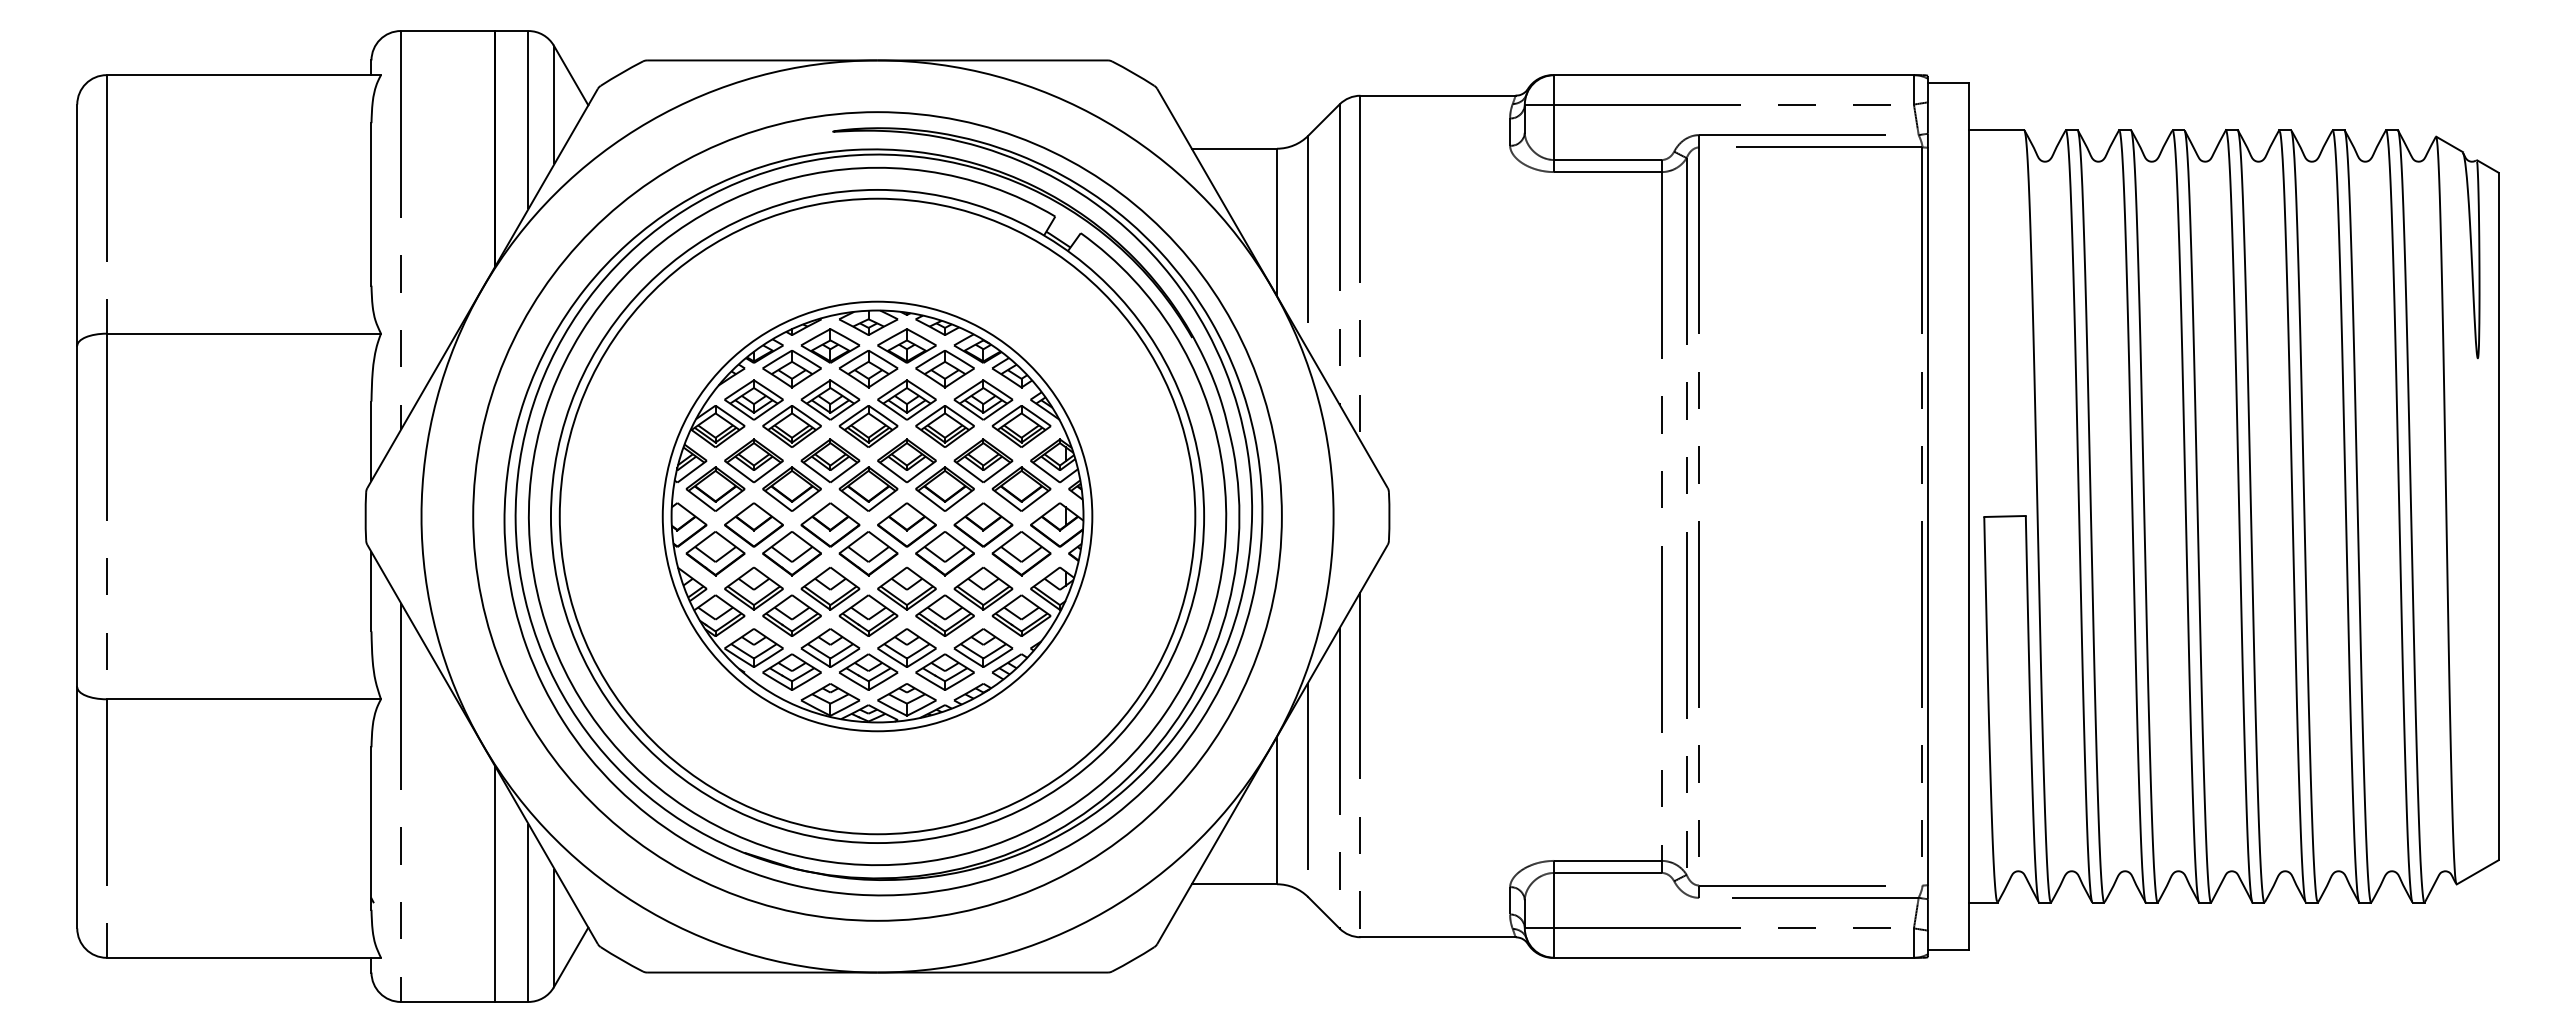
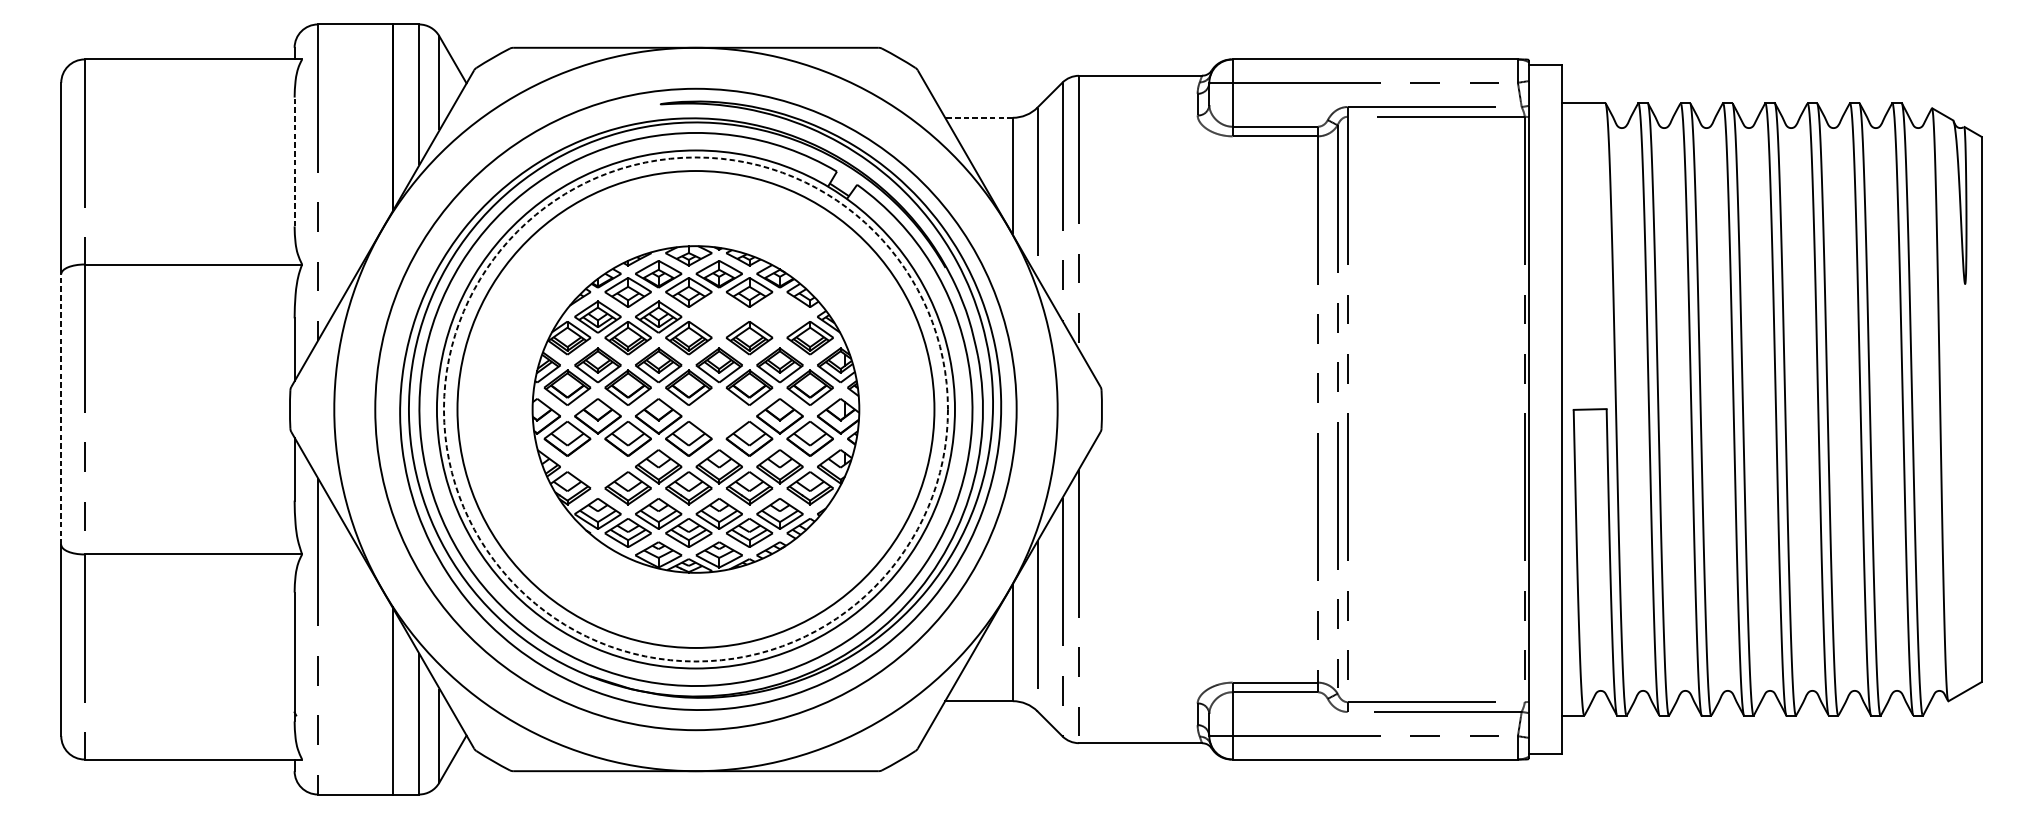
line: (1234, 148) -> (979, 117), solid -> dashed
line: (371, 203) -> (294, 161), solid -> dashed
part: (906, 399) -> (718, 316), removed
part: (983, 399) -> (780, 316), removed
line: (77, 516) -> (61, 409), solid -> dashed
circle: (877, 516) -> (695, 409), size x1.4
circle: (877, 516) -> (695, 409), solid -> dashed
part: (906, 524) -> (718, 415), removed
part: (753, 588) -> (597, 466), removed

